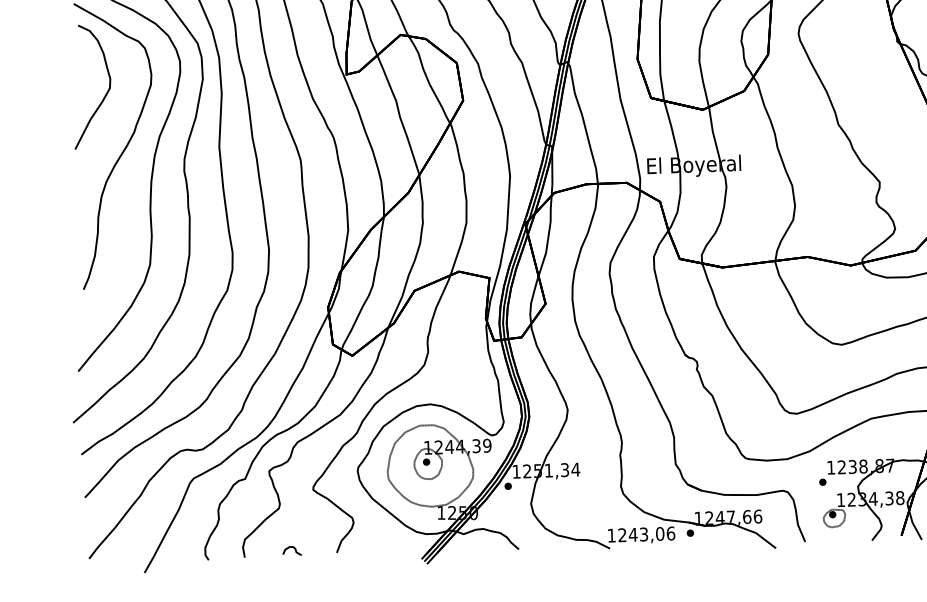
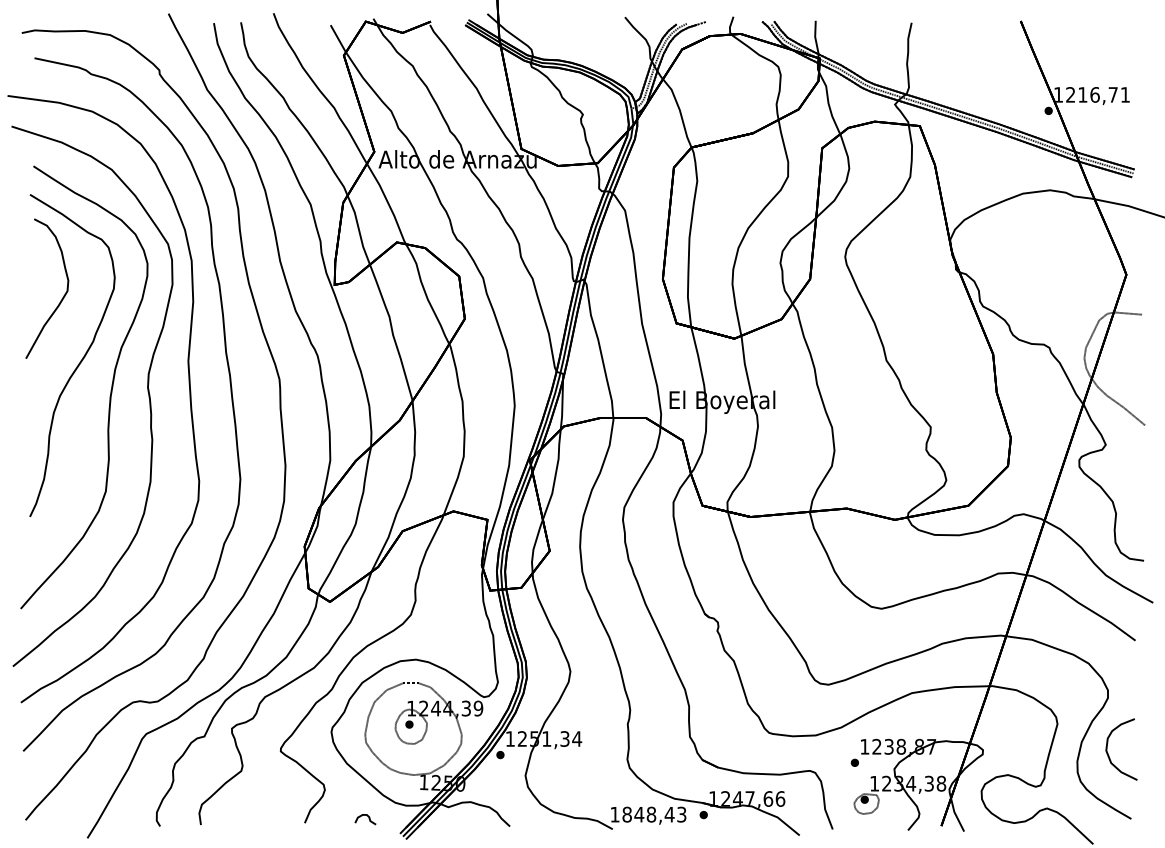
text: (646, 534) -> (654, 814), 1243,06 -> 1848,43
curve: (294, 550) -> (368, 818), moved

